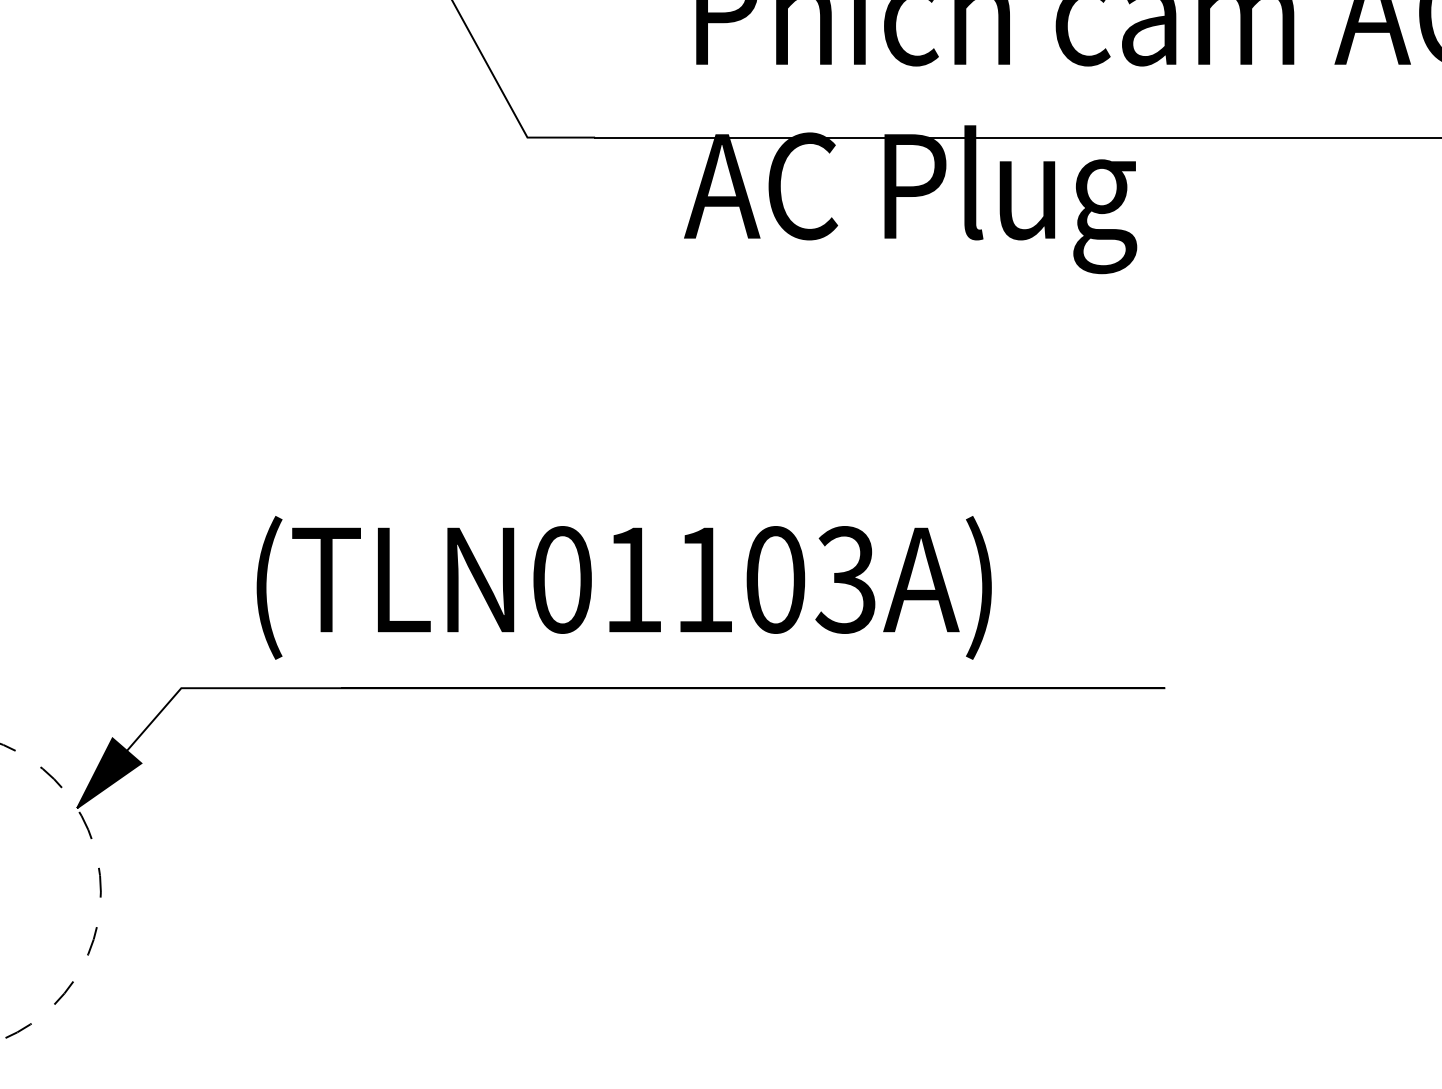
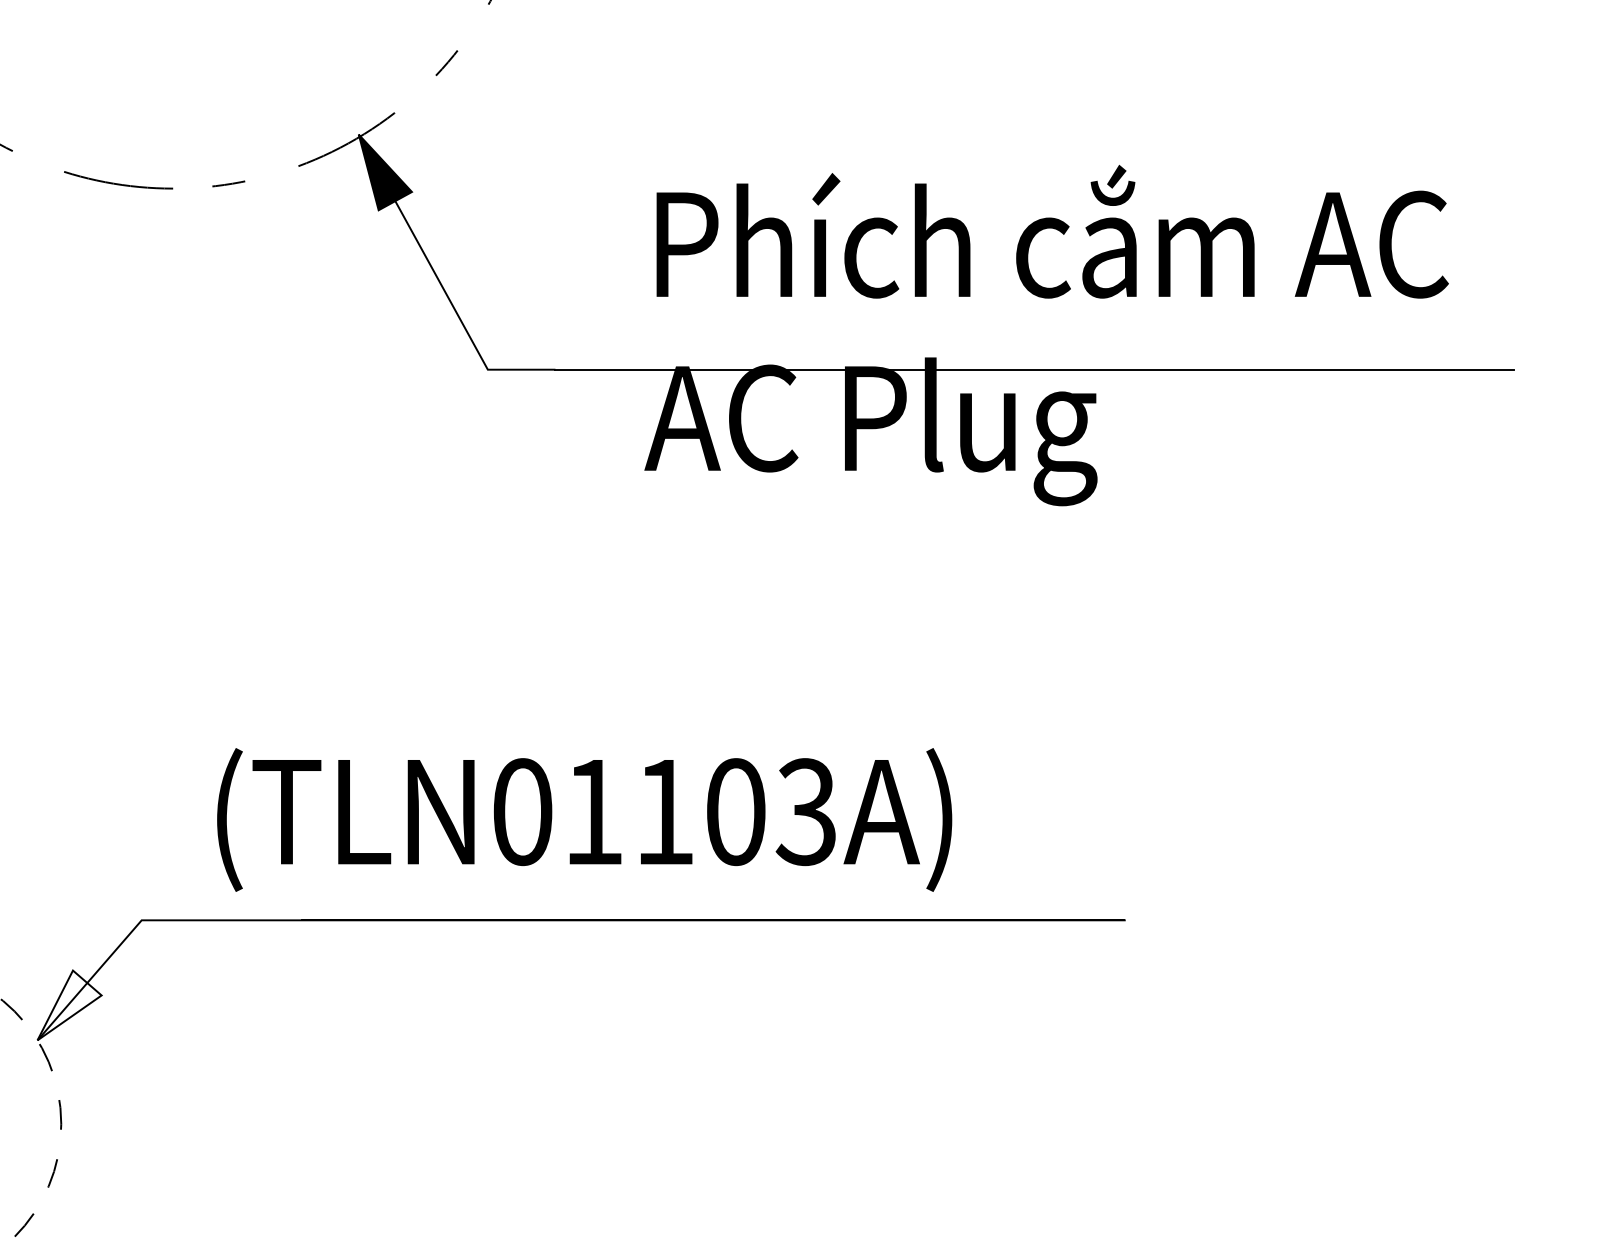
fill: (109, 773) -> (69, 1005), removed

